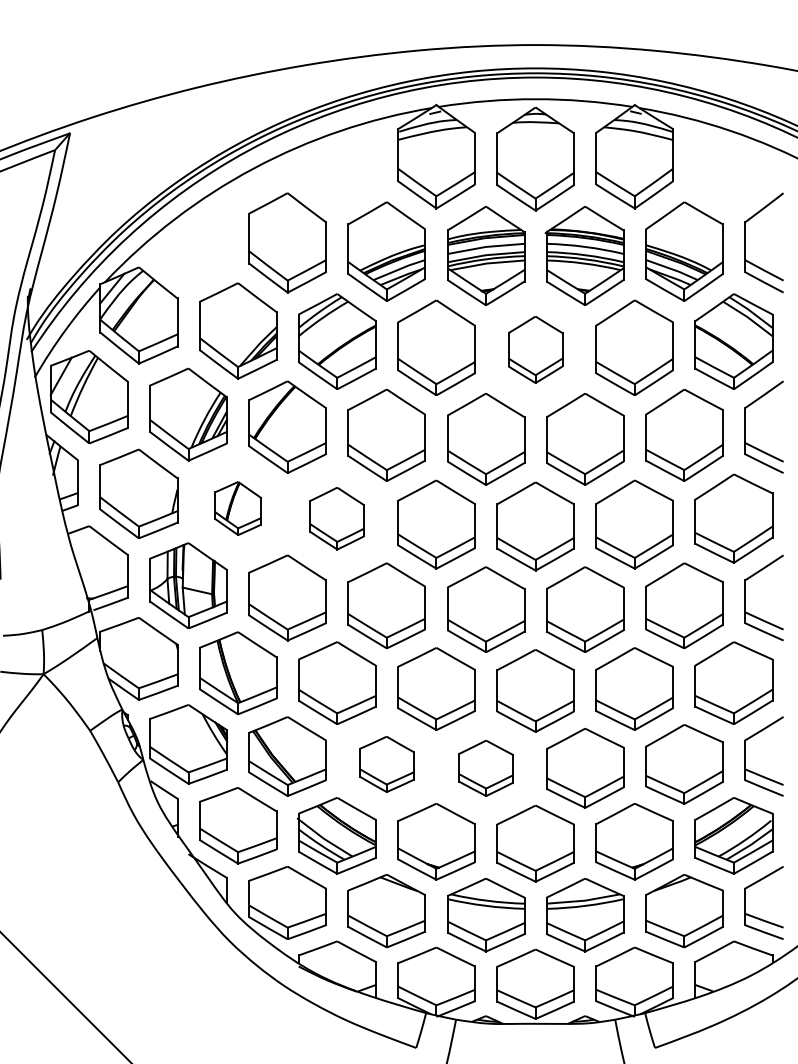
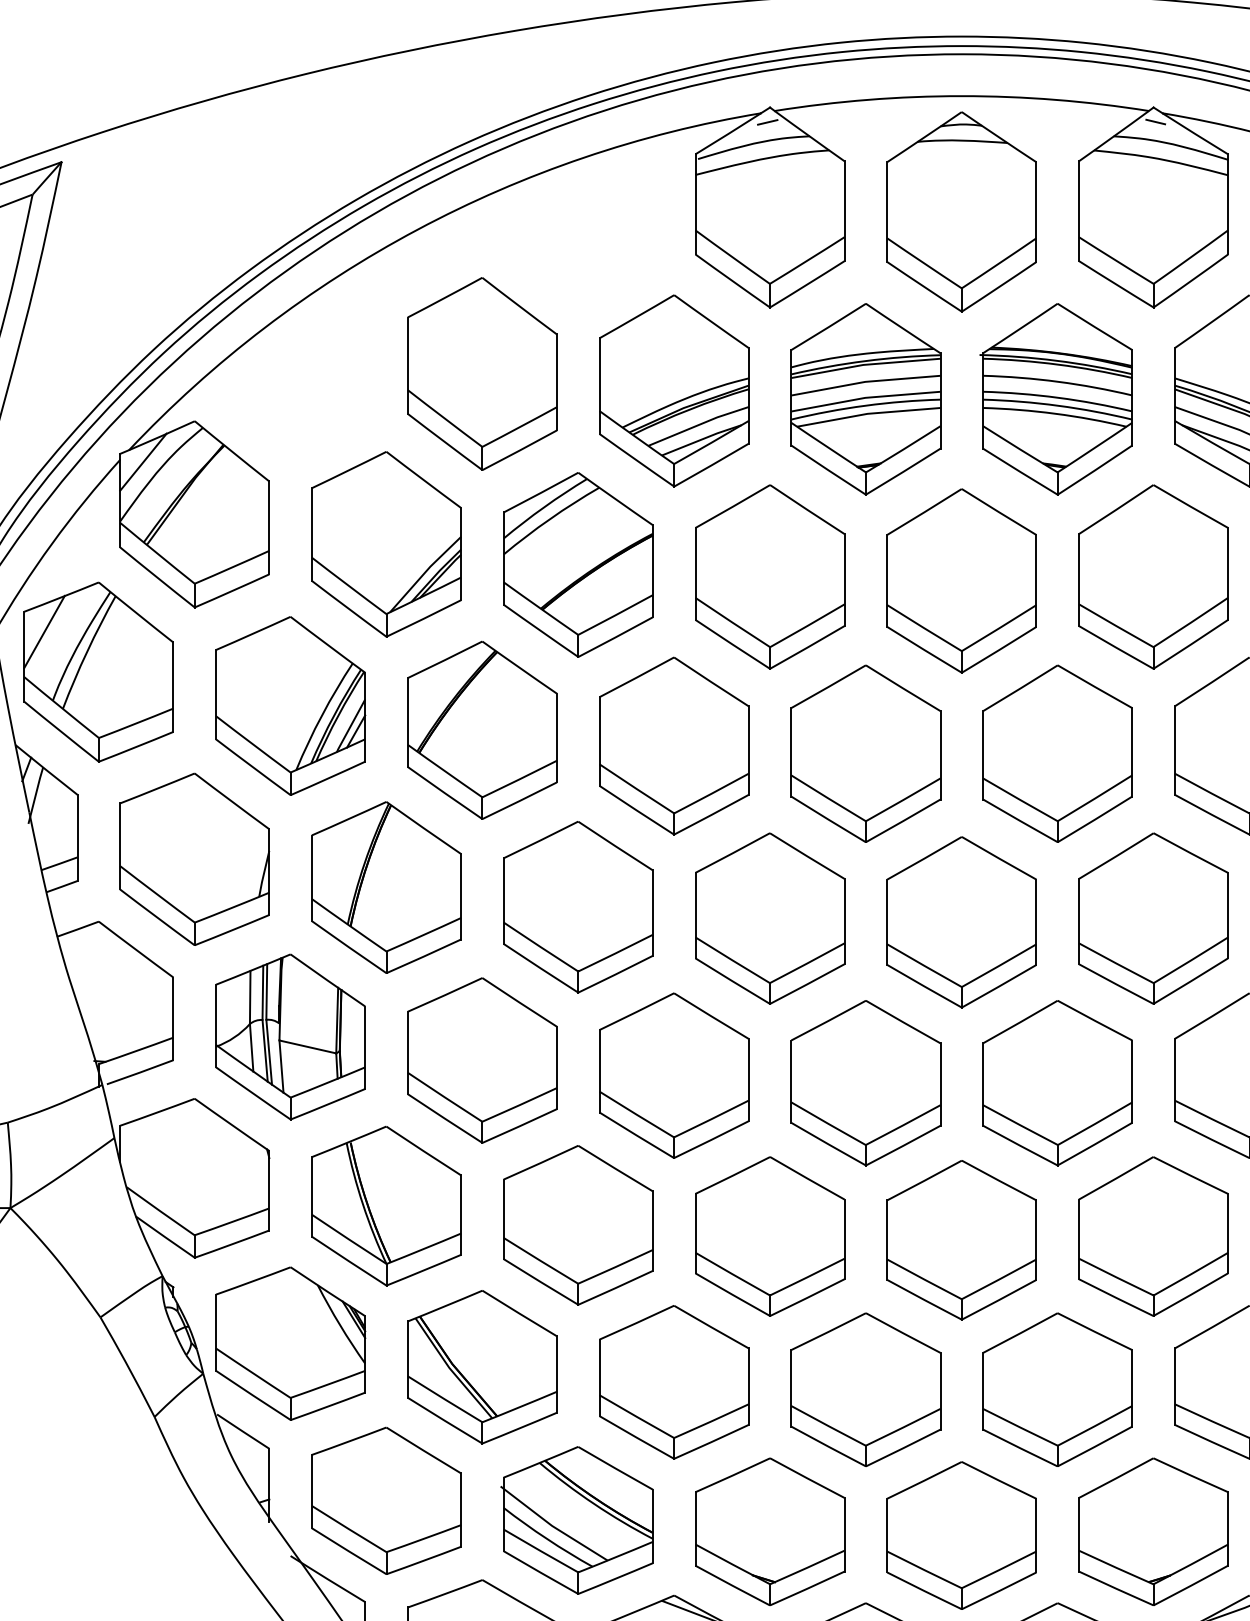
part: (535, 349) -> (961, 580), size x1.43
part: (238, 508) -> (387, 887), size x1.67
part: (337, 518) -> (578, 906), size x1.43
part: (386, 764) -> (673, 1382), size x1.43
part: (486, 768) -> (866, 1390), size x1.43

